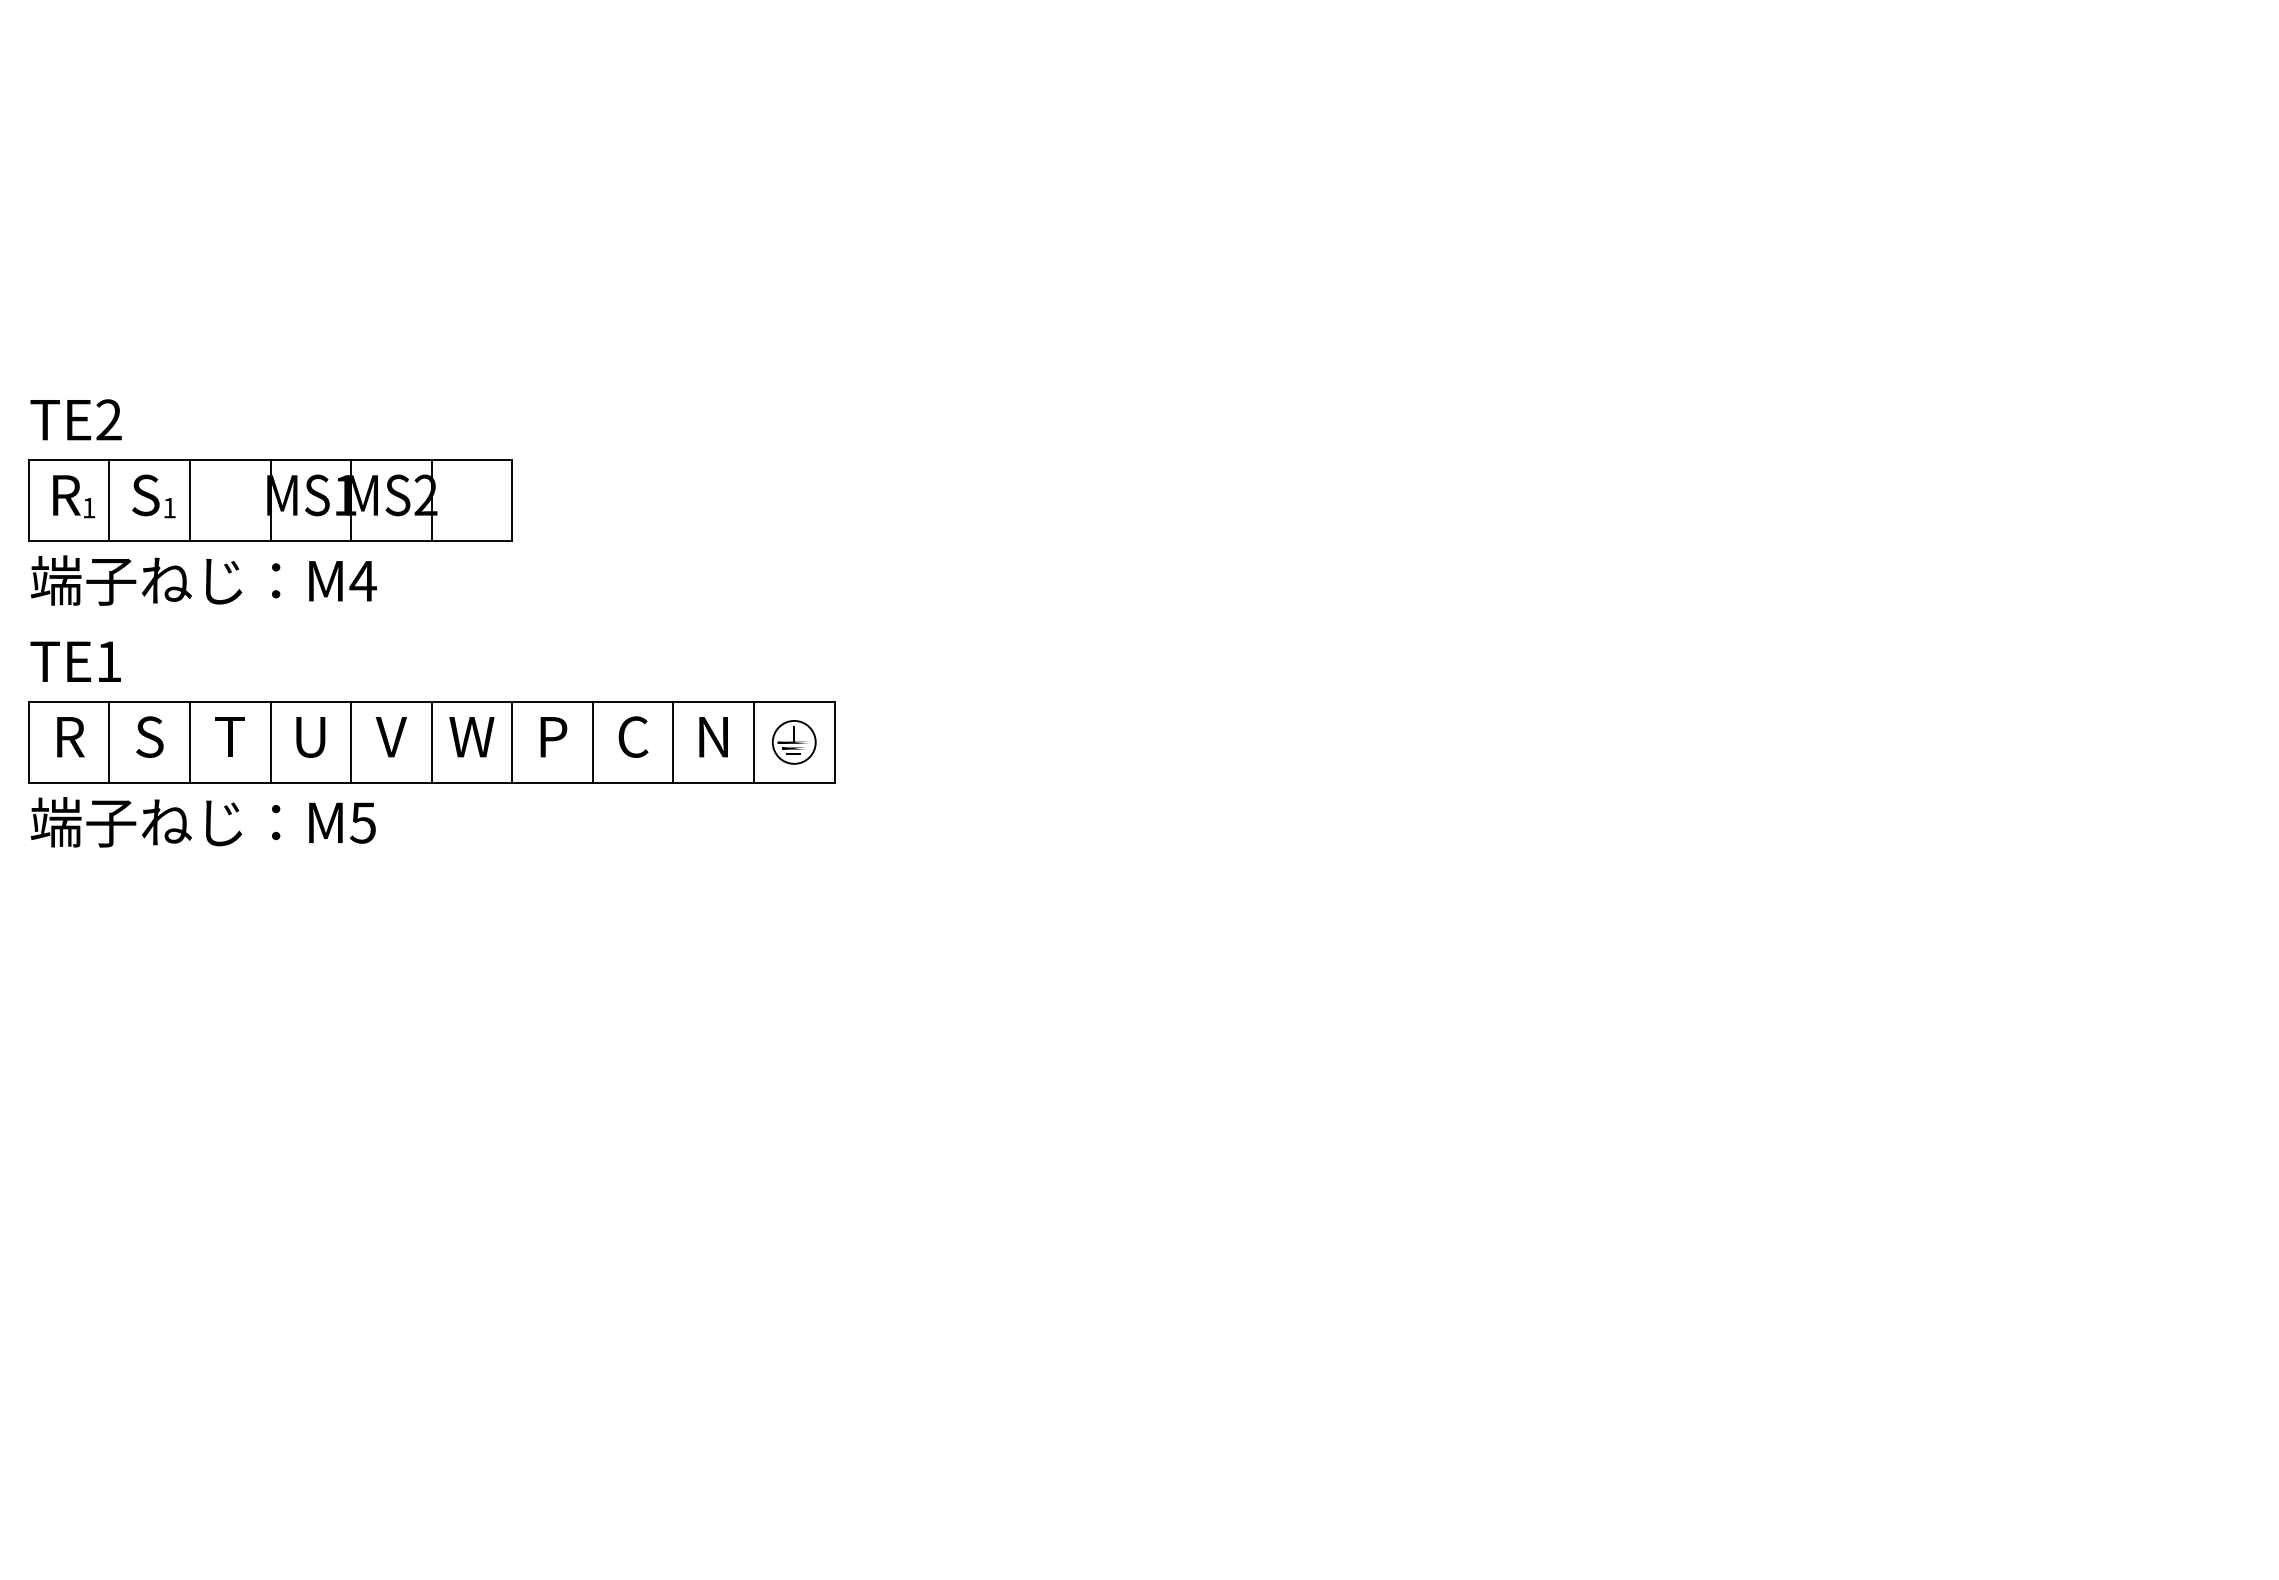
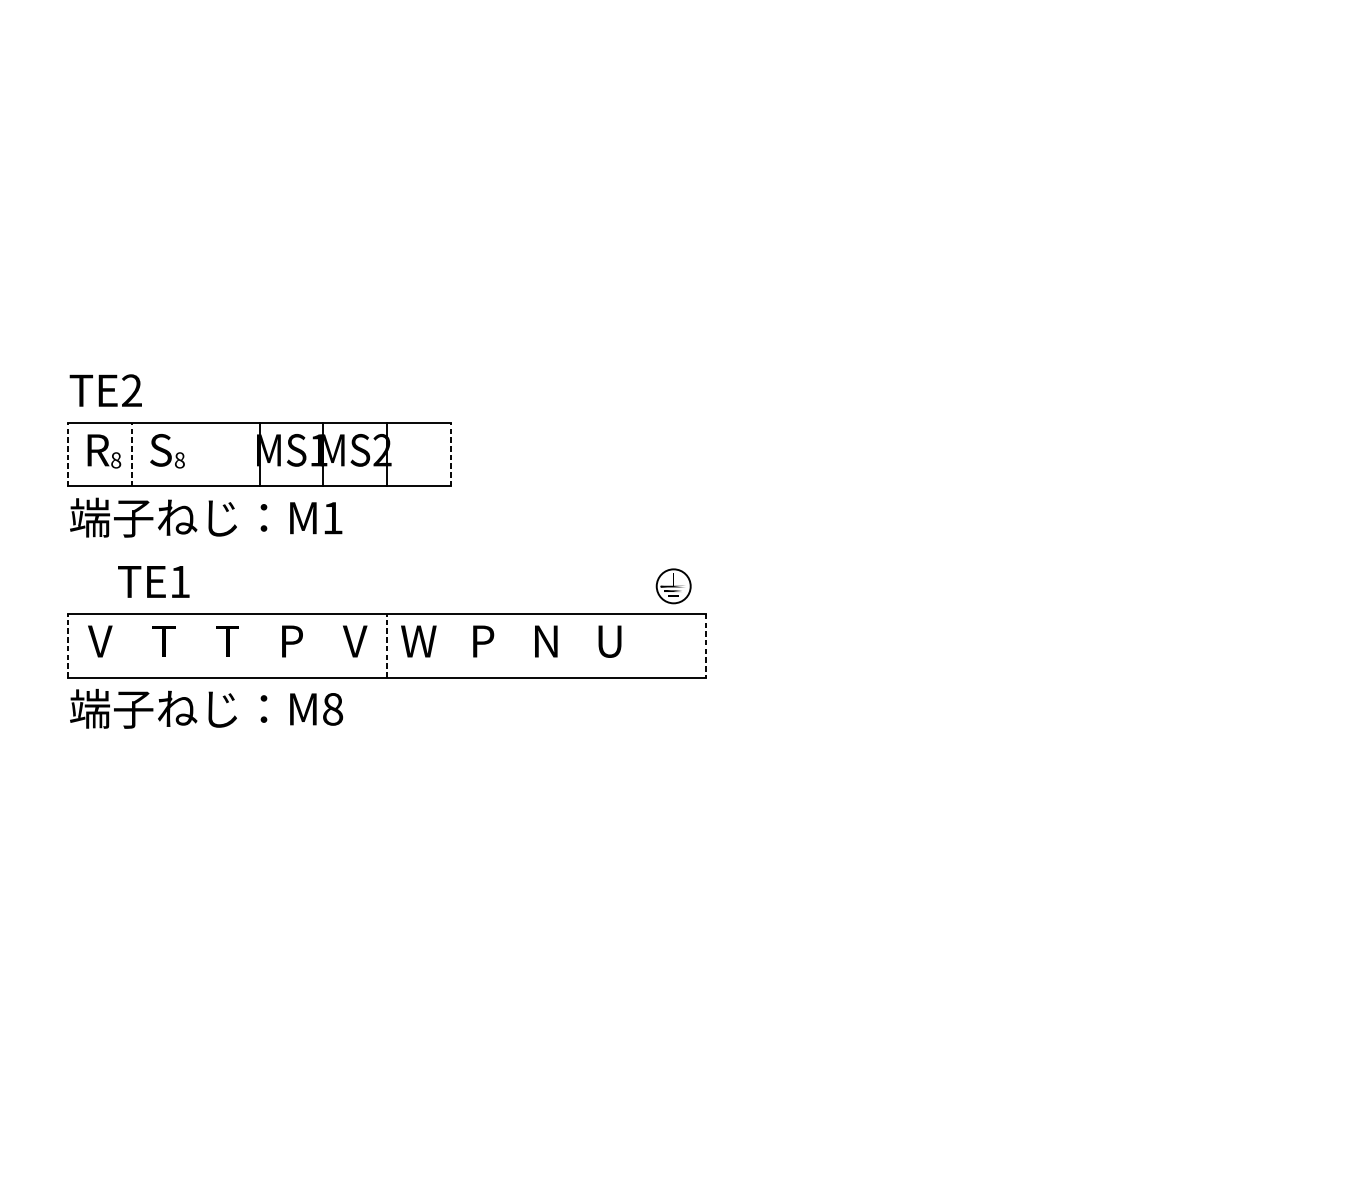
line: (28, 500) -> (68, 454), solid -> dashed
line: (109, 500) -> (132, 454), solid -> dashed
line: (189, 500) -> (195, 454), removed
line: (512, 500) -> (450, 454), solid -> dashed
text: (89, 507) -> (116, 459), 1 -> 8
text: (169, 507) -> (179, 459), 1 -> 8
text: (362, 581) -> (332, 518), M4 -> M1
text: (75, 661) -> (153, 581), moved
text: (149, 736) -> (163, 640), S -> T
text: (633, 736) -> (546, 640), C -> N
text: (68, 737) -> (99, 641), R -> V
text: (310, 737) -> (291, 641), U -> P
text: (713, 737) -> (609, 641), N -> U
line: (28, 741) -> (68, 644), solid -> dashed
line: (431, 741) -> (386, 644), solid -> dashed
line: (109, 742) -> (132, 645), removed
line: (189, 742) -> (195, 645), removed
line: (270, 742) -> (259, 645), removed
line: (351, 742) -> (323, 645), removed
line: (512, 742) -> (450, 645), removed
line: (592, 742) -> (514, 645), removed
line: (673, 742) -> (578, 645), removed
line: (753, 742) -> (641, 645), removed
part: (793, 742) -> (673, 586), moved
line: (834, 742) -> (705, 645), solid -> dashed
text: (363, 822) -> (333, 709), M5 -> M8

